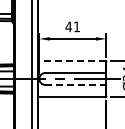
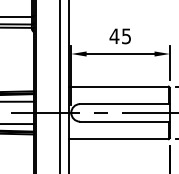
text: (76, 26) -> (125, 35), 41 -> 45
line: (71, 61) -> (118, 87), dashed -> solid
line: (75, 84) -> (124, 120), dashed -> solid

